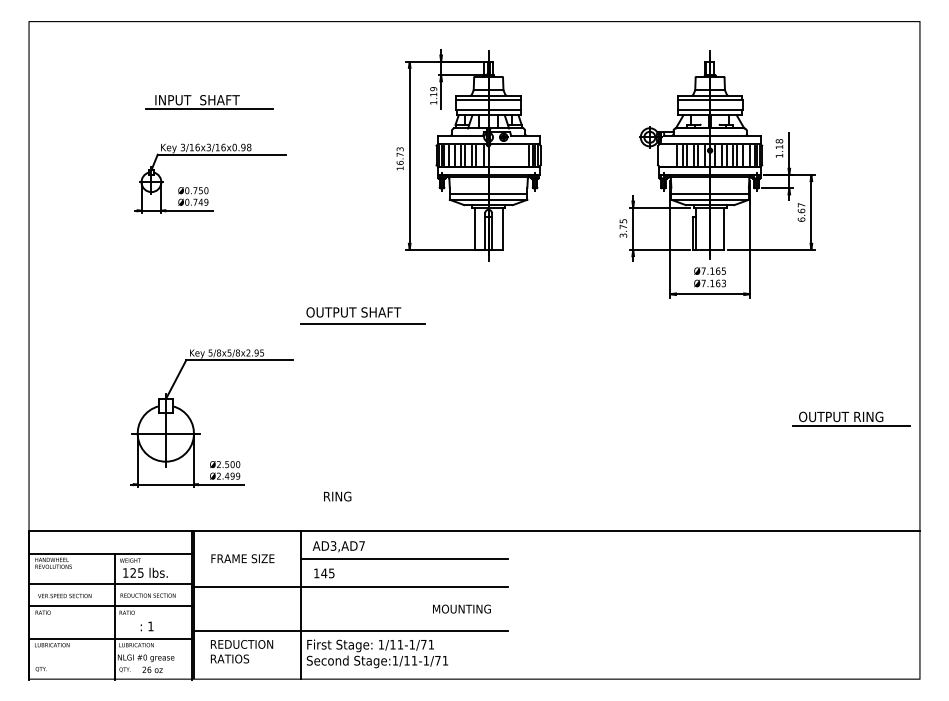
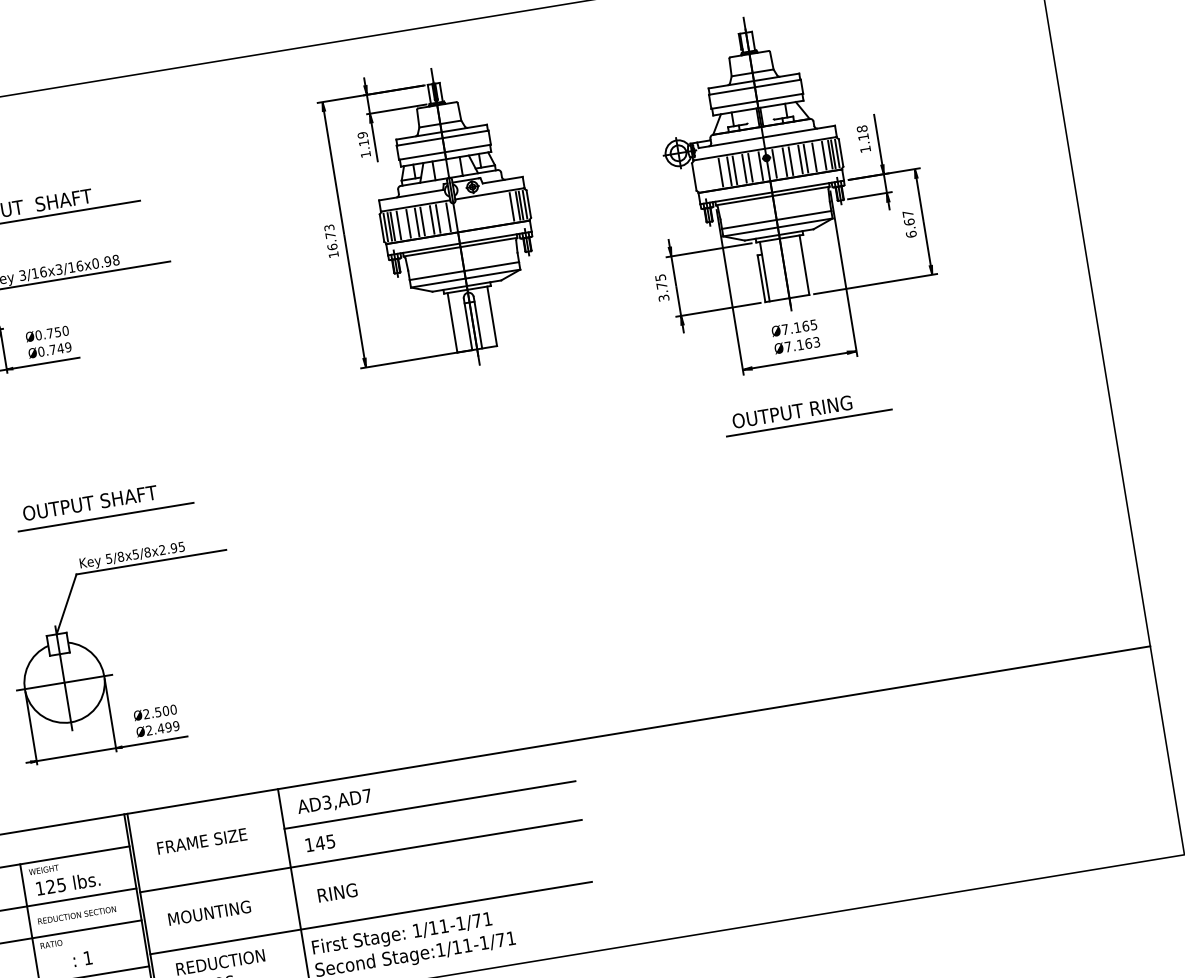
part: (362, 315) -> (103, 505), moved
part: (851, 418) -> (807, 411), moved
text: (337, 496) -> (337, 892), moved
text: (461, 608) -> (208, 912), moved

